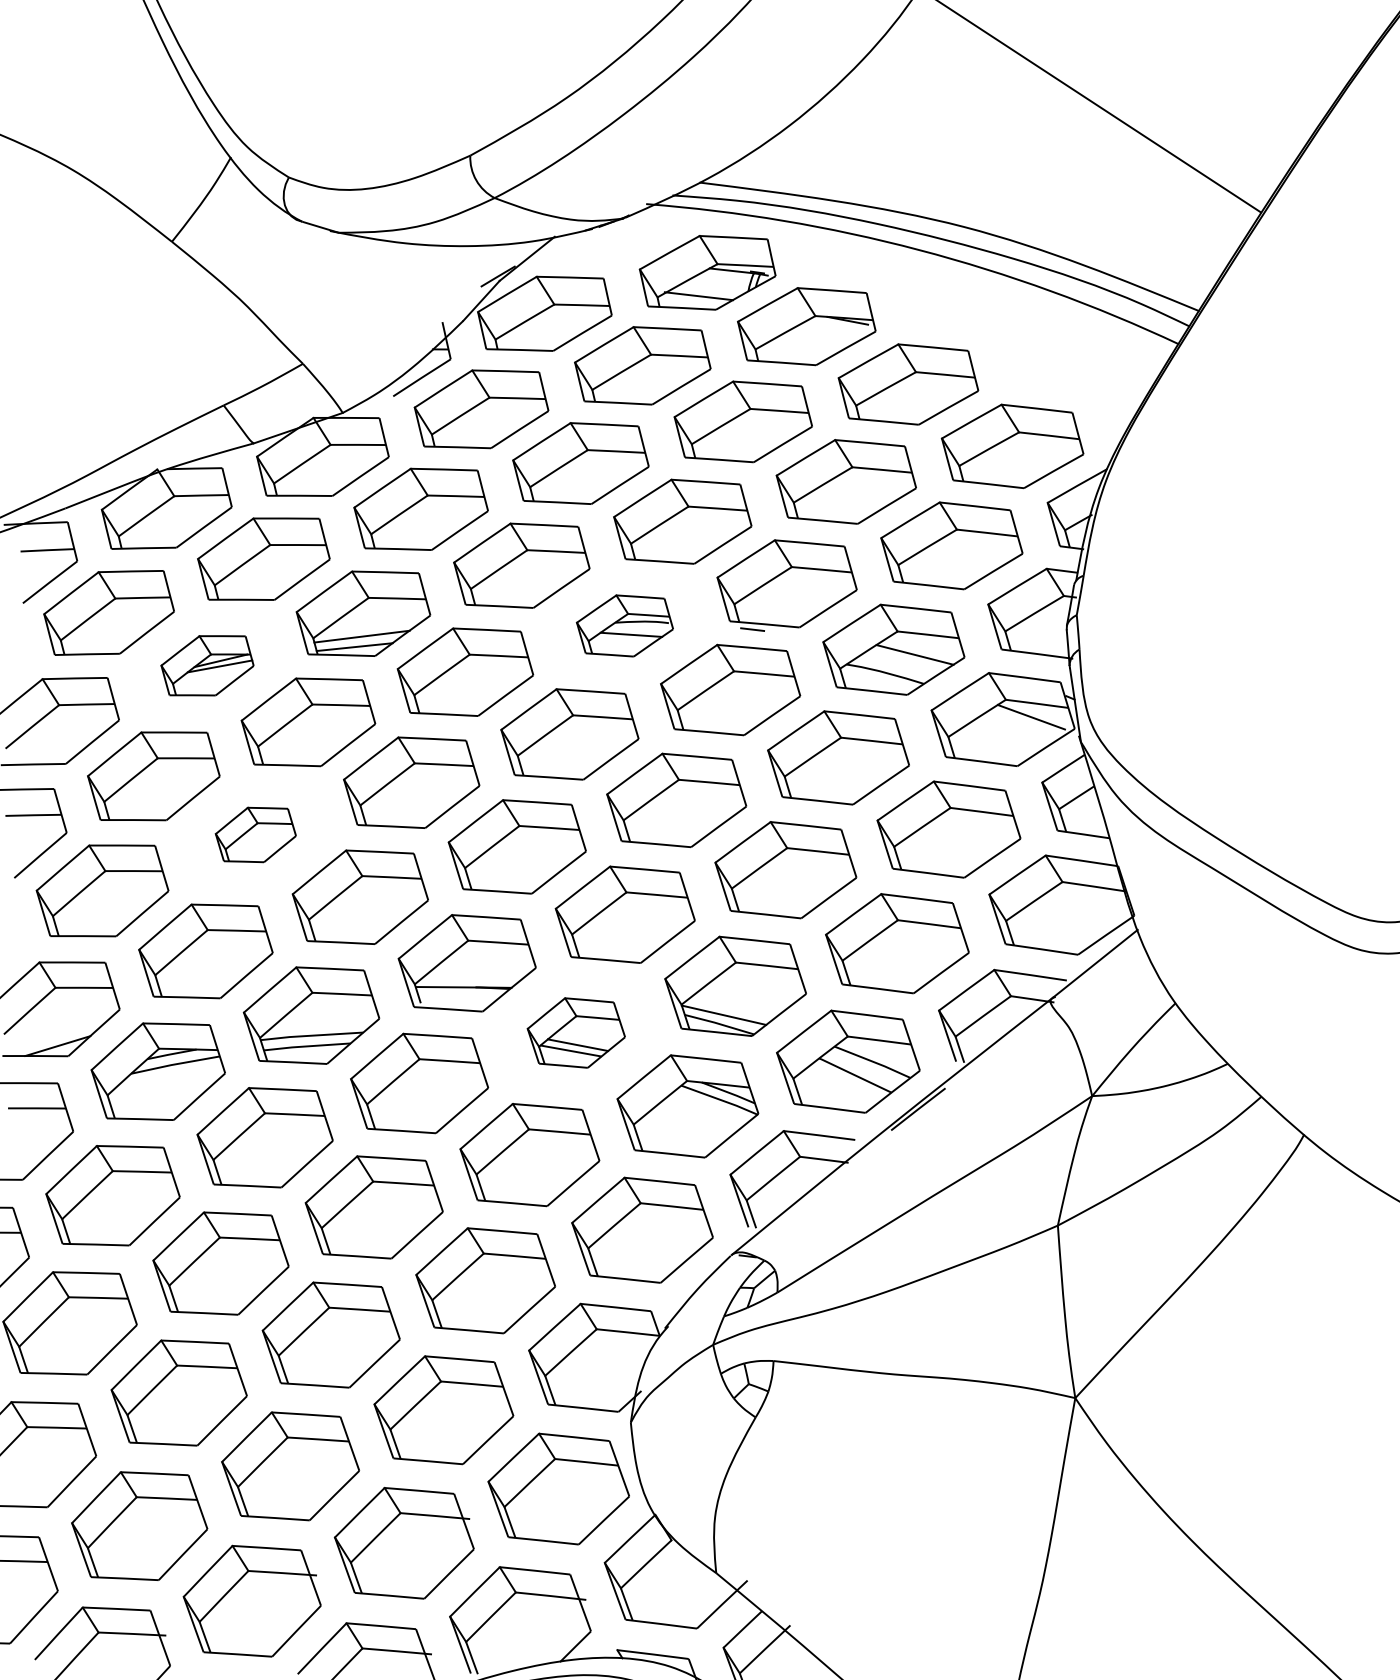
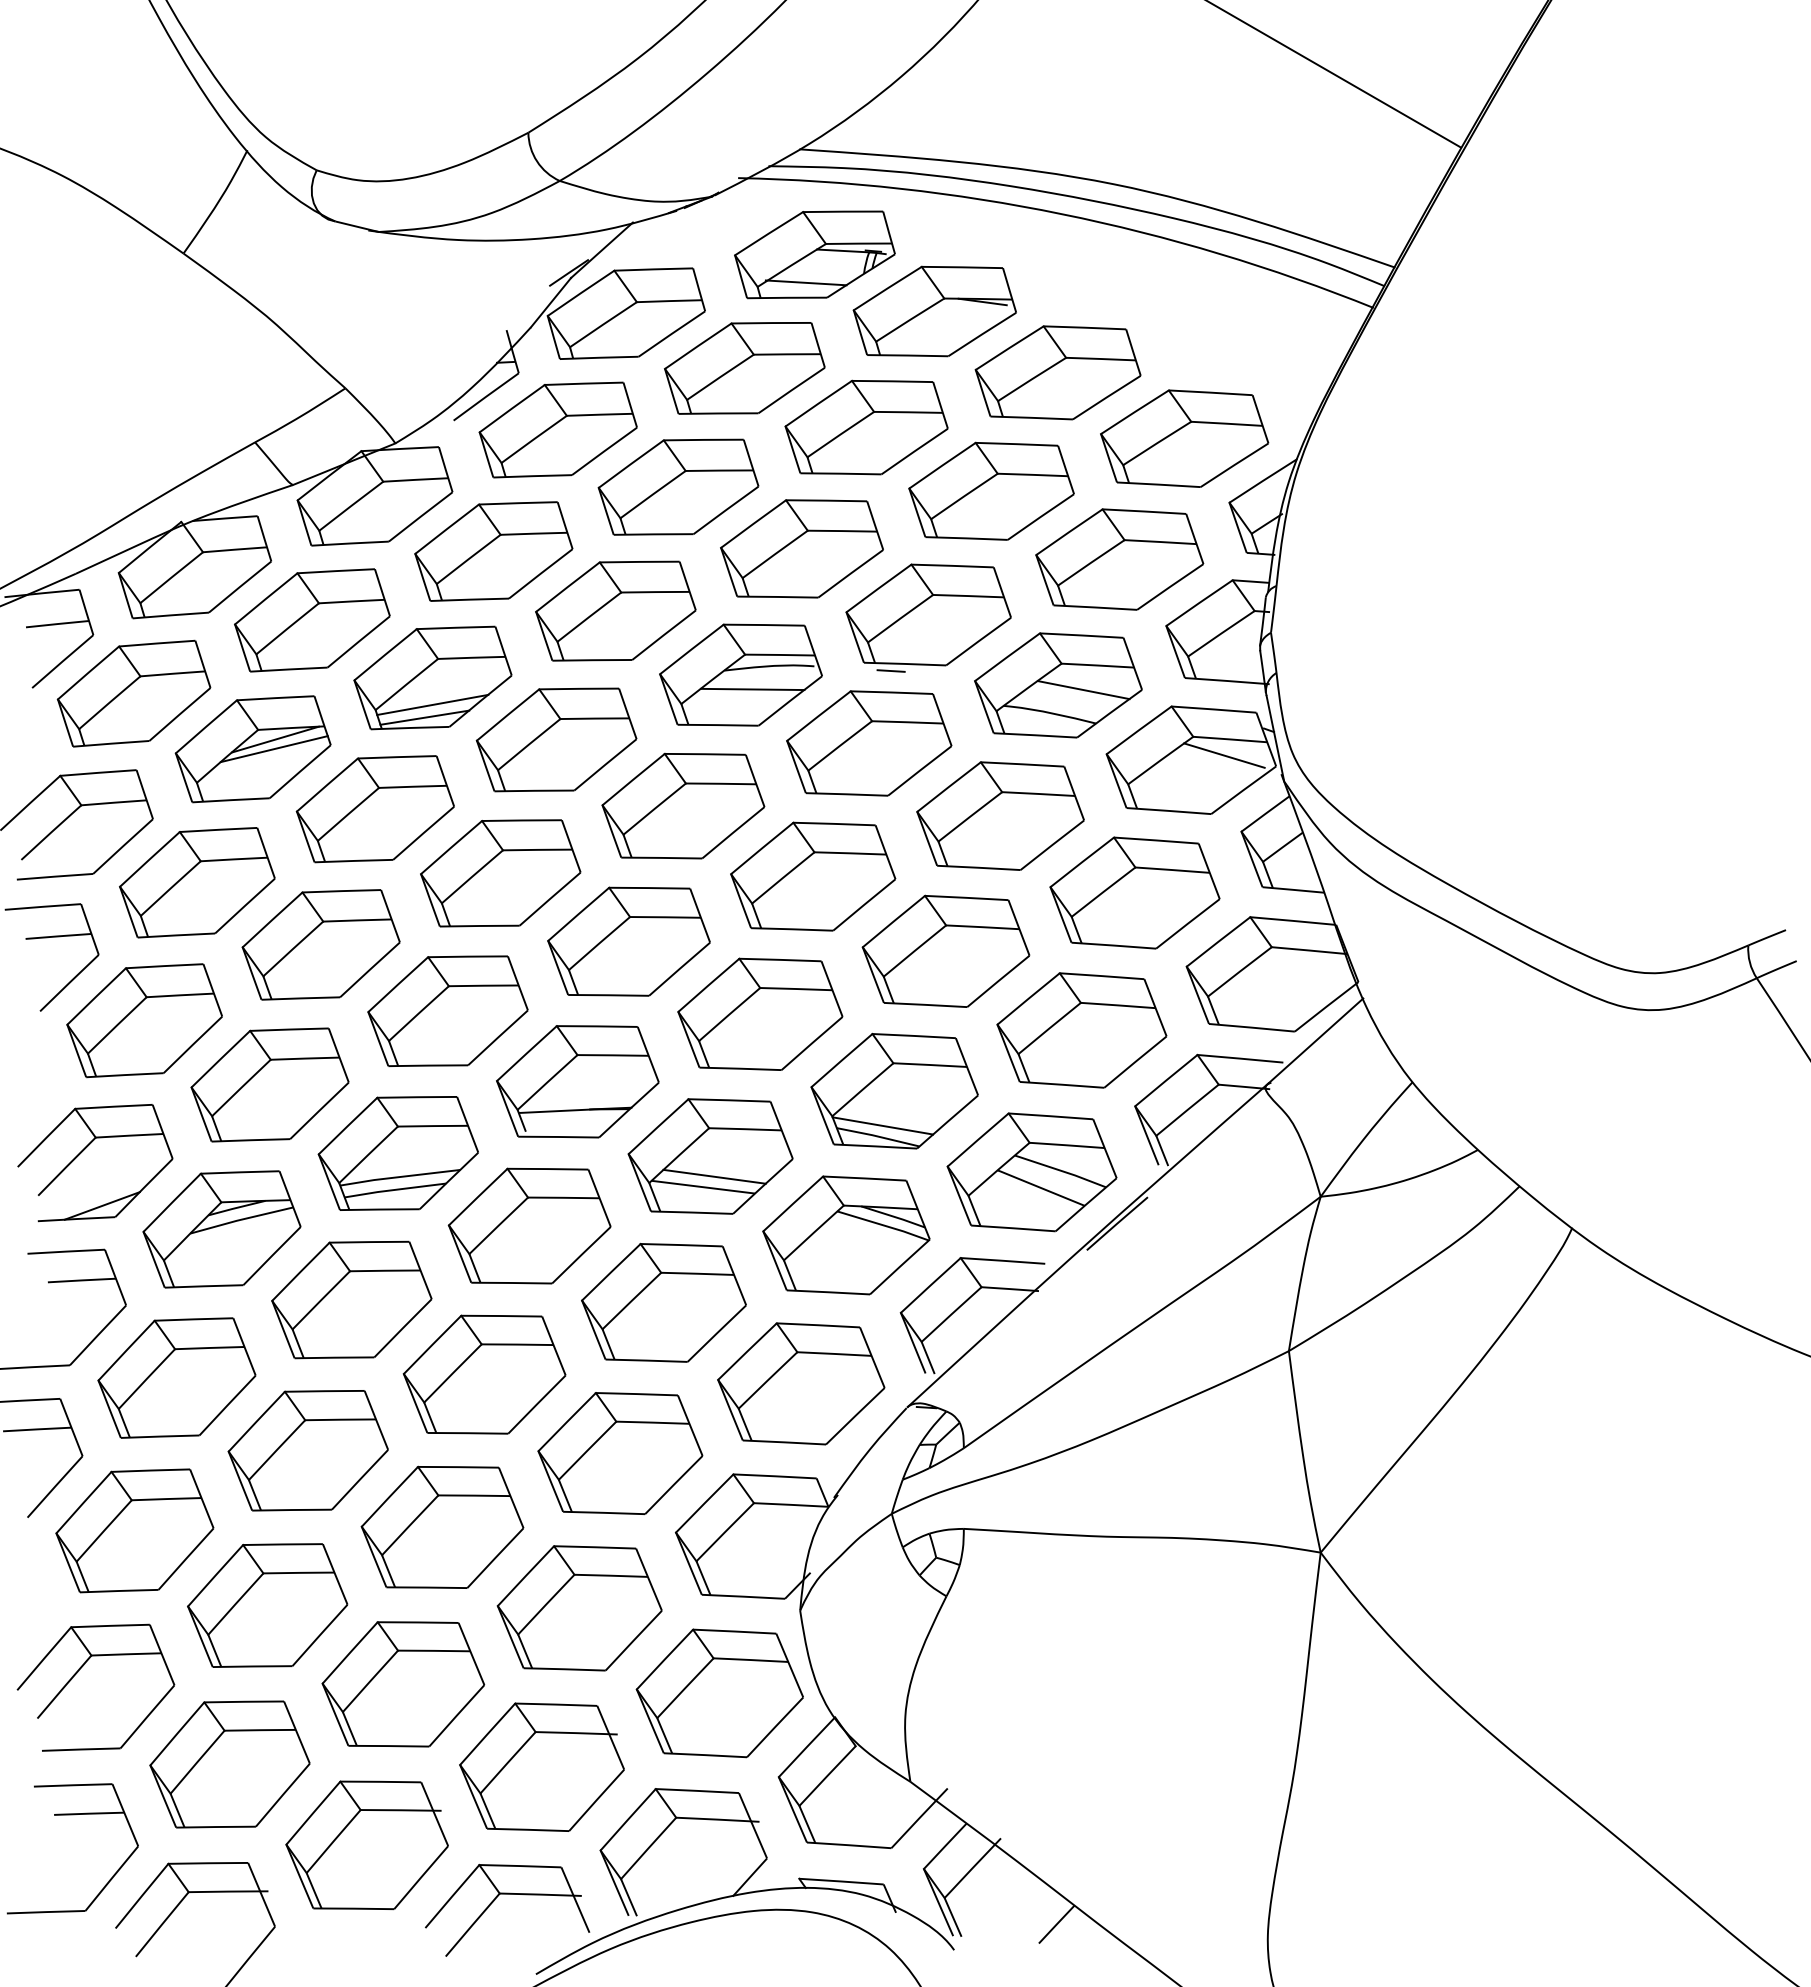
part: (624, 625) -> (740, 674), size x1.43
part: (206, 665) -> (252, 749), size x1.43
part: (255, 834) -> (320, 944), size x1.67
part: (576, 1033) -> (710, 1156), size x1.43

